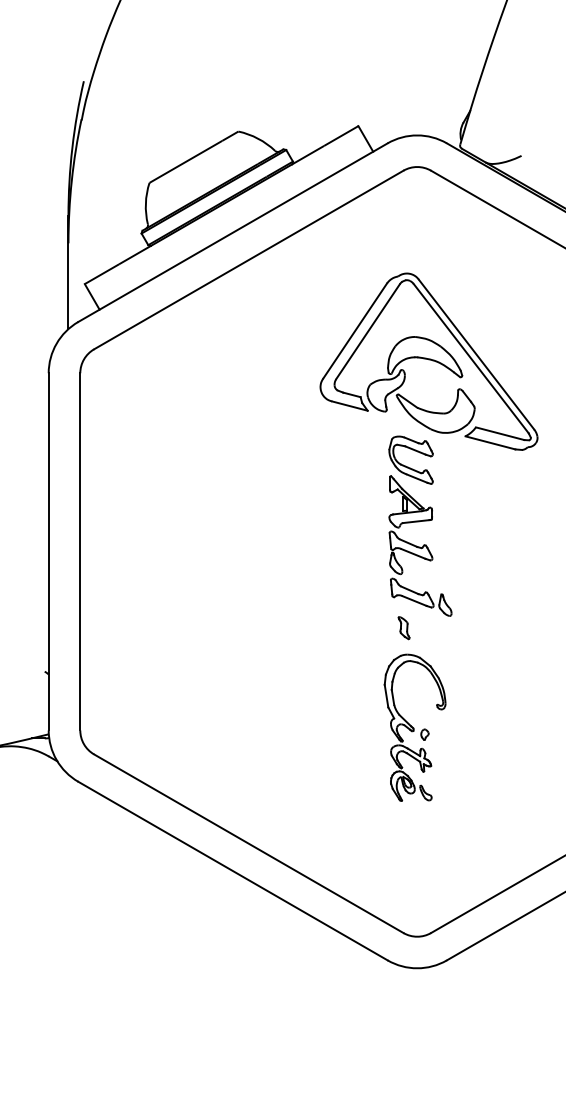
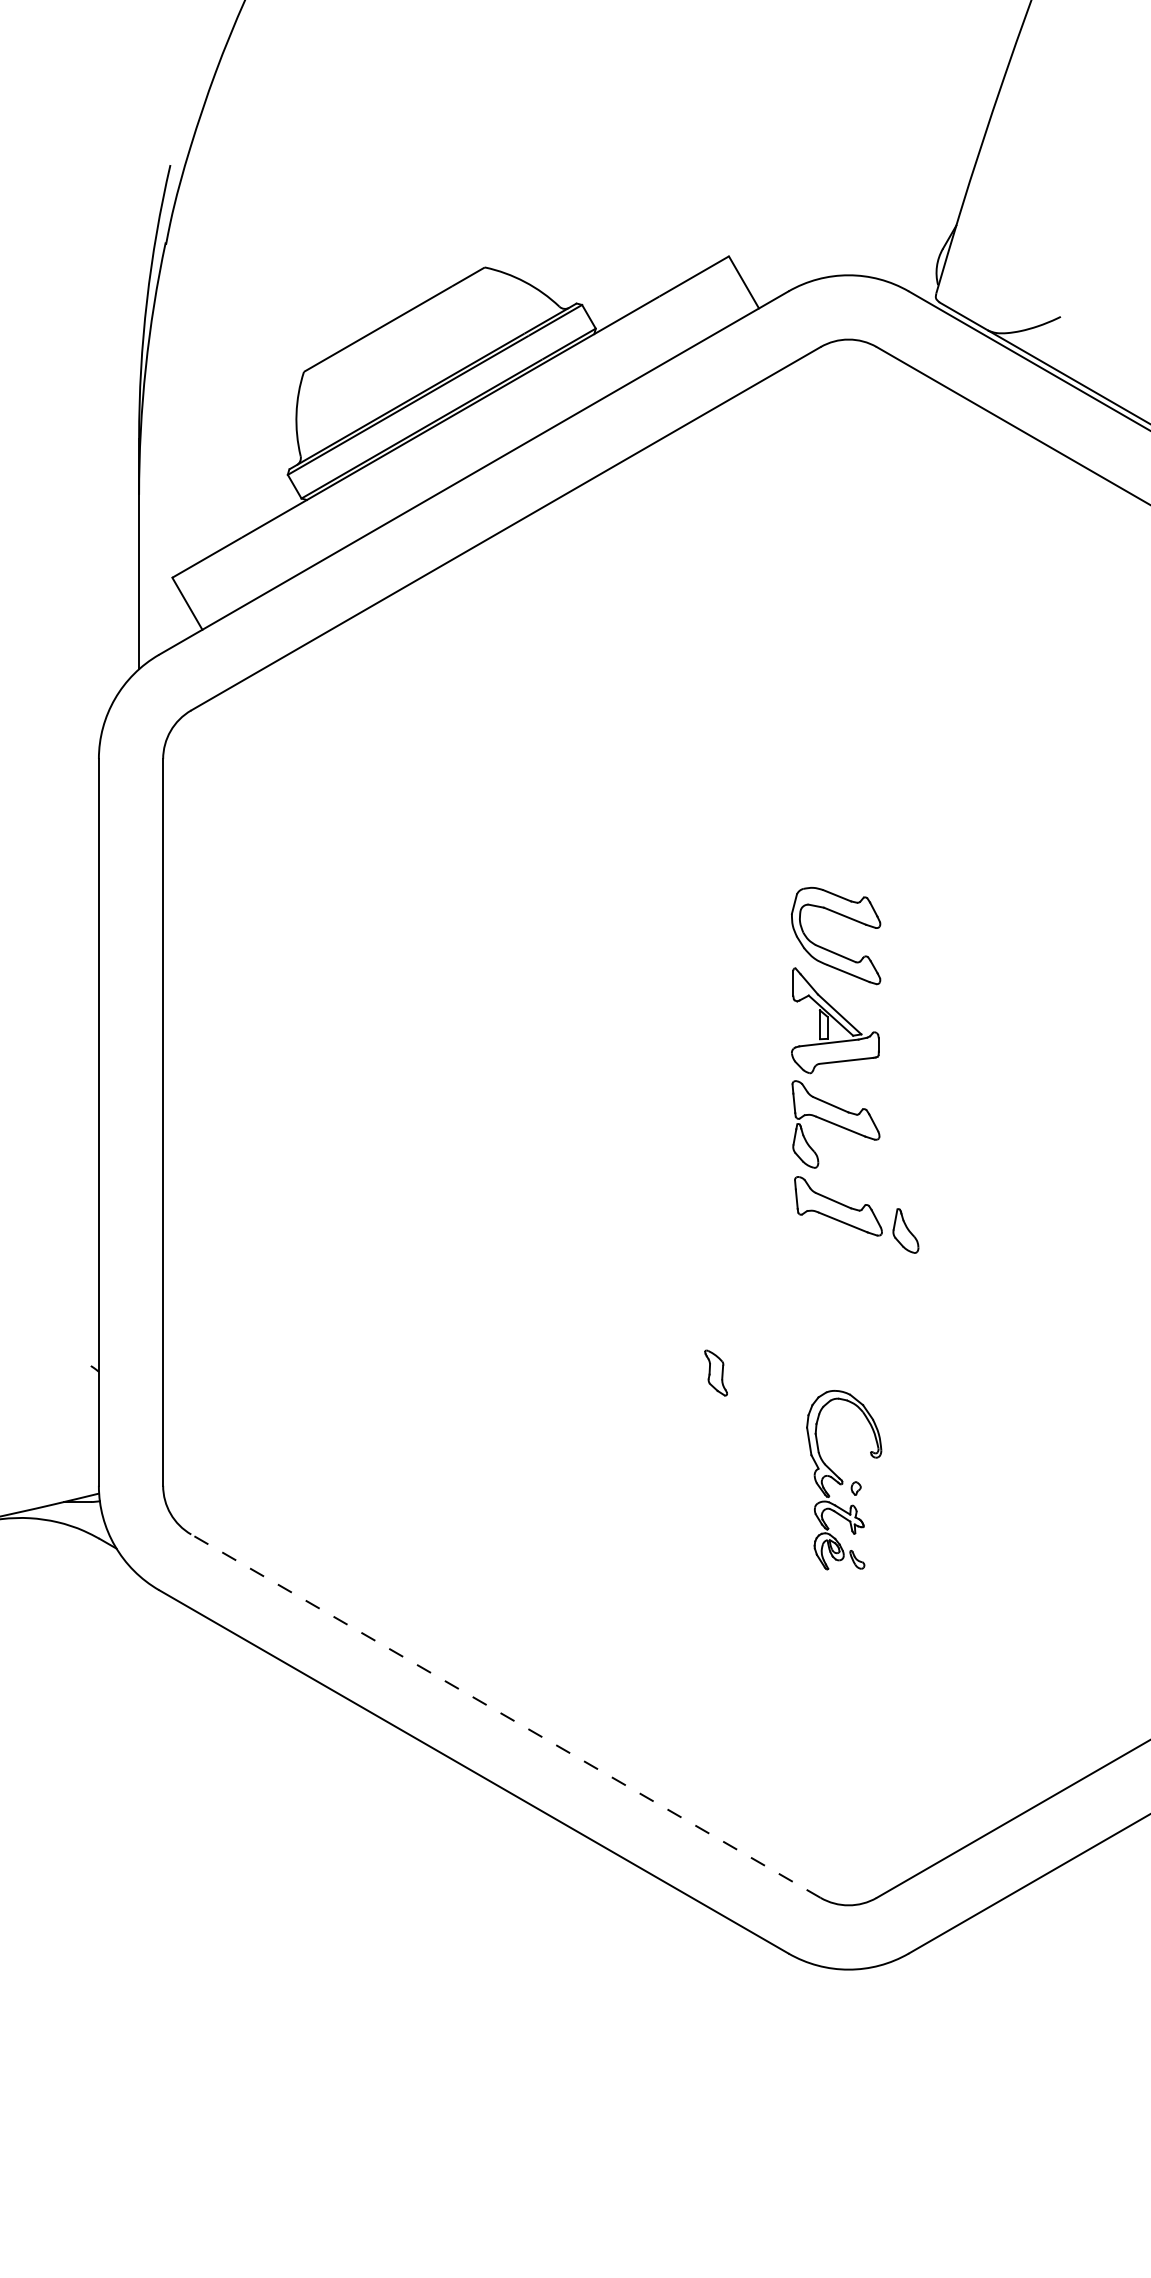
part: (428, 361) -> (871, 735), removed
part: (403, 628) -> (714, 1373), moved
part: (414, 727) -> (843, 1479), size x0.6
line: (248, 843) -> (505, 1715), solid -> dashed

